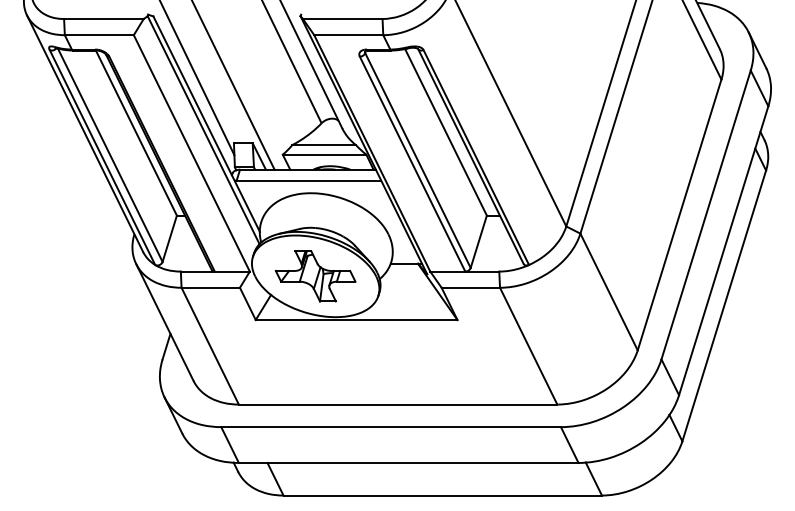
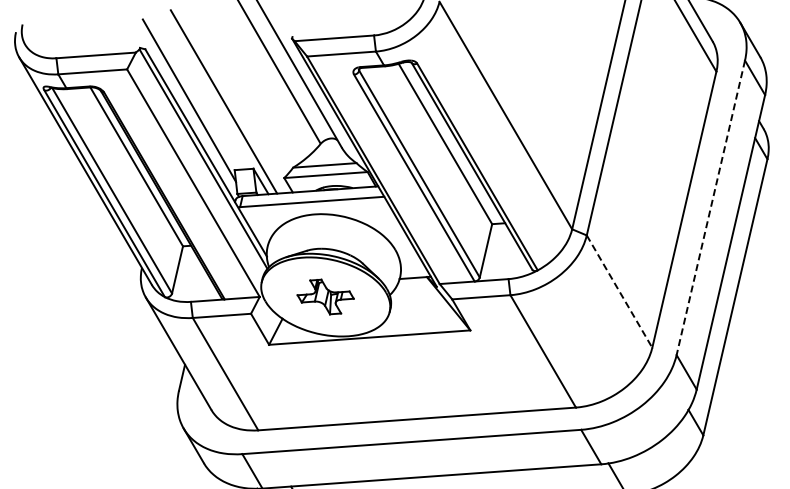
line: (705, 215) -> (710, 208), solid -> dashed
part: (315, 276) -> (325, 297), size x0.7
line: (609, 292) -> (619, 292), solid -> dashed

